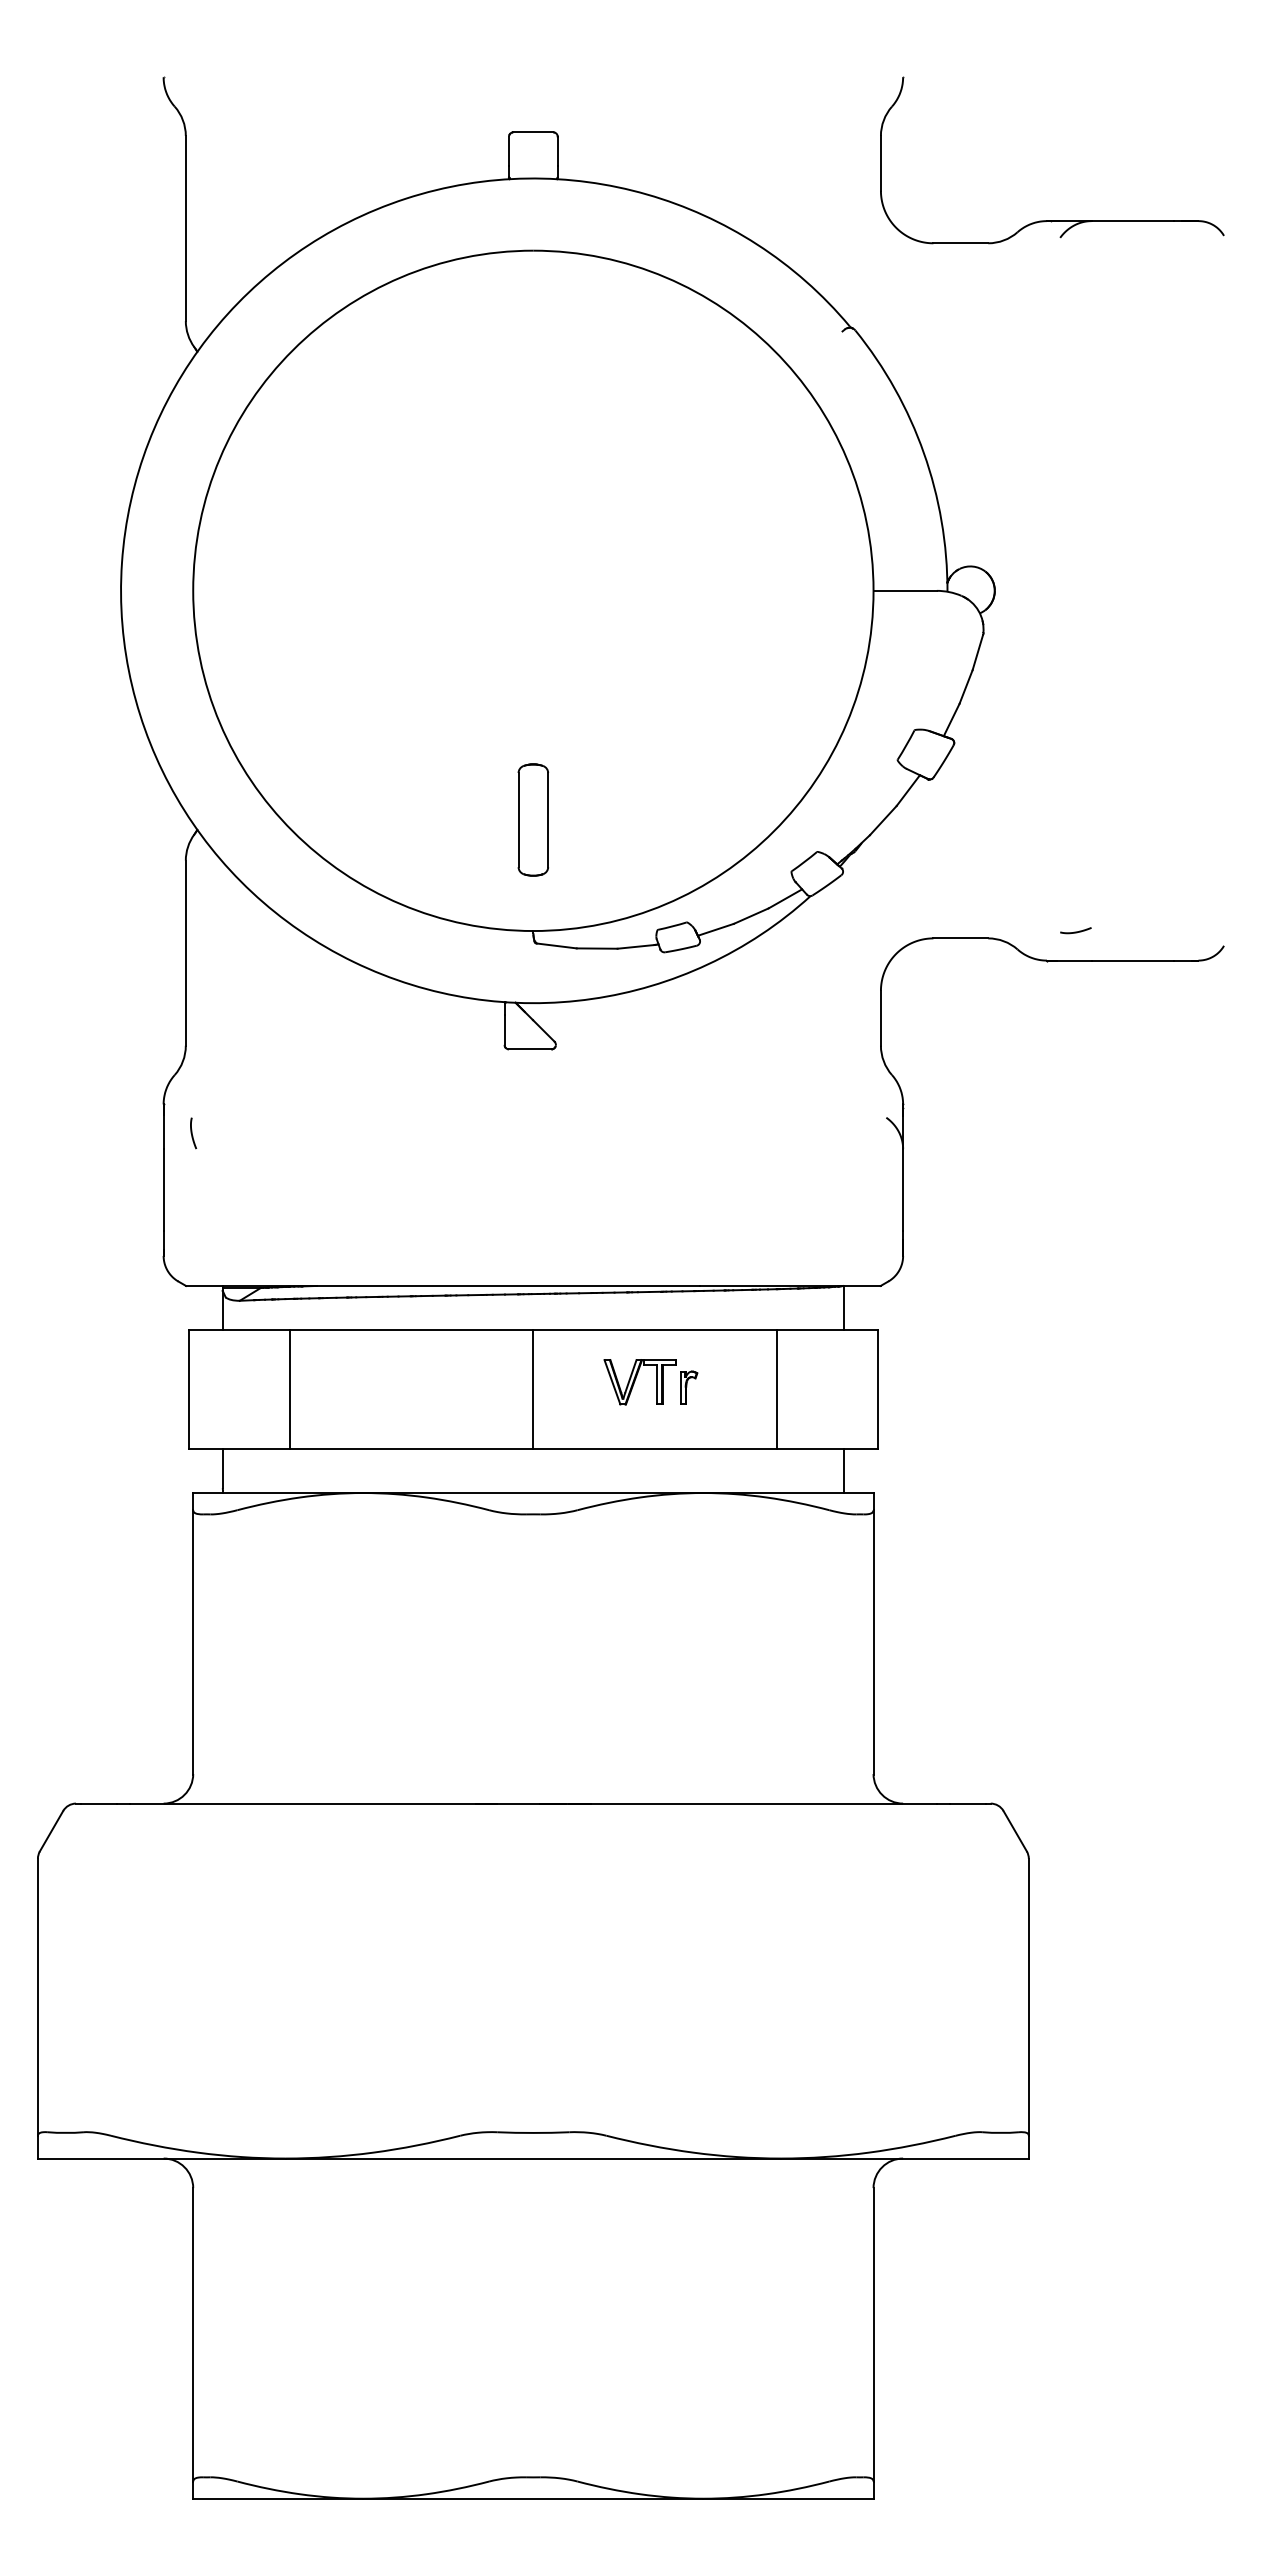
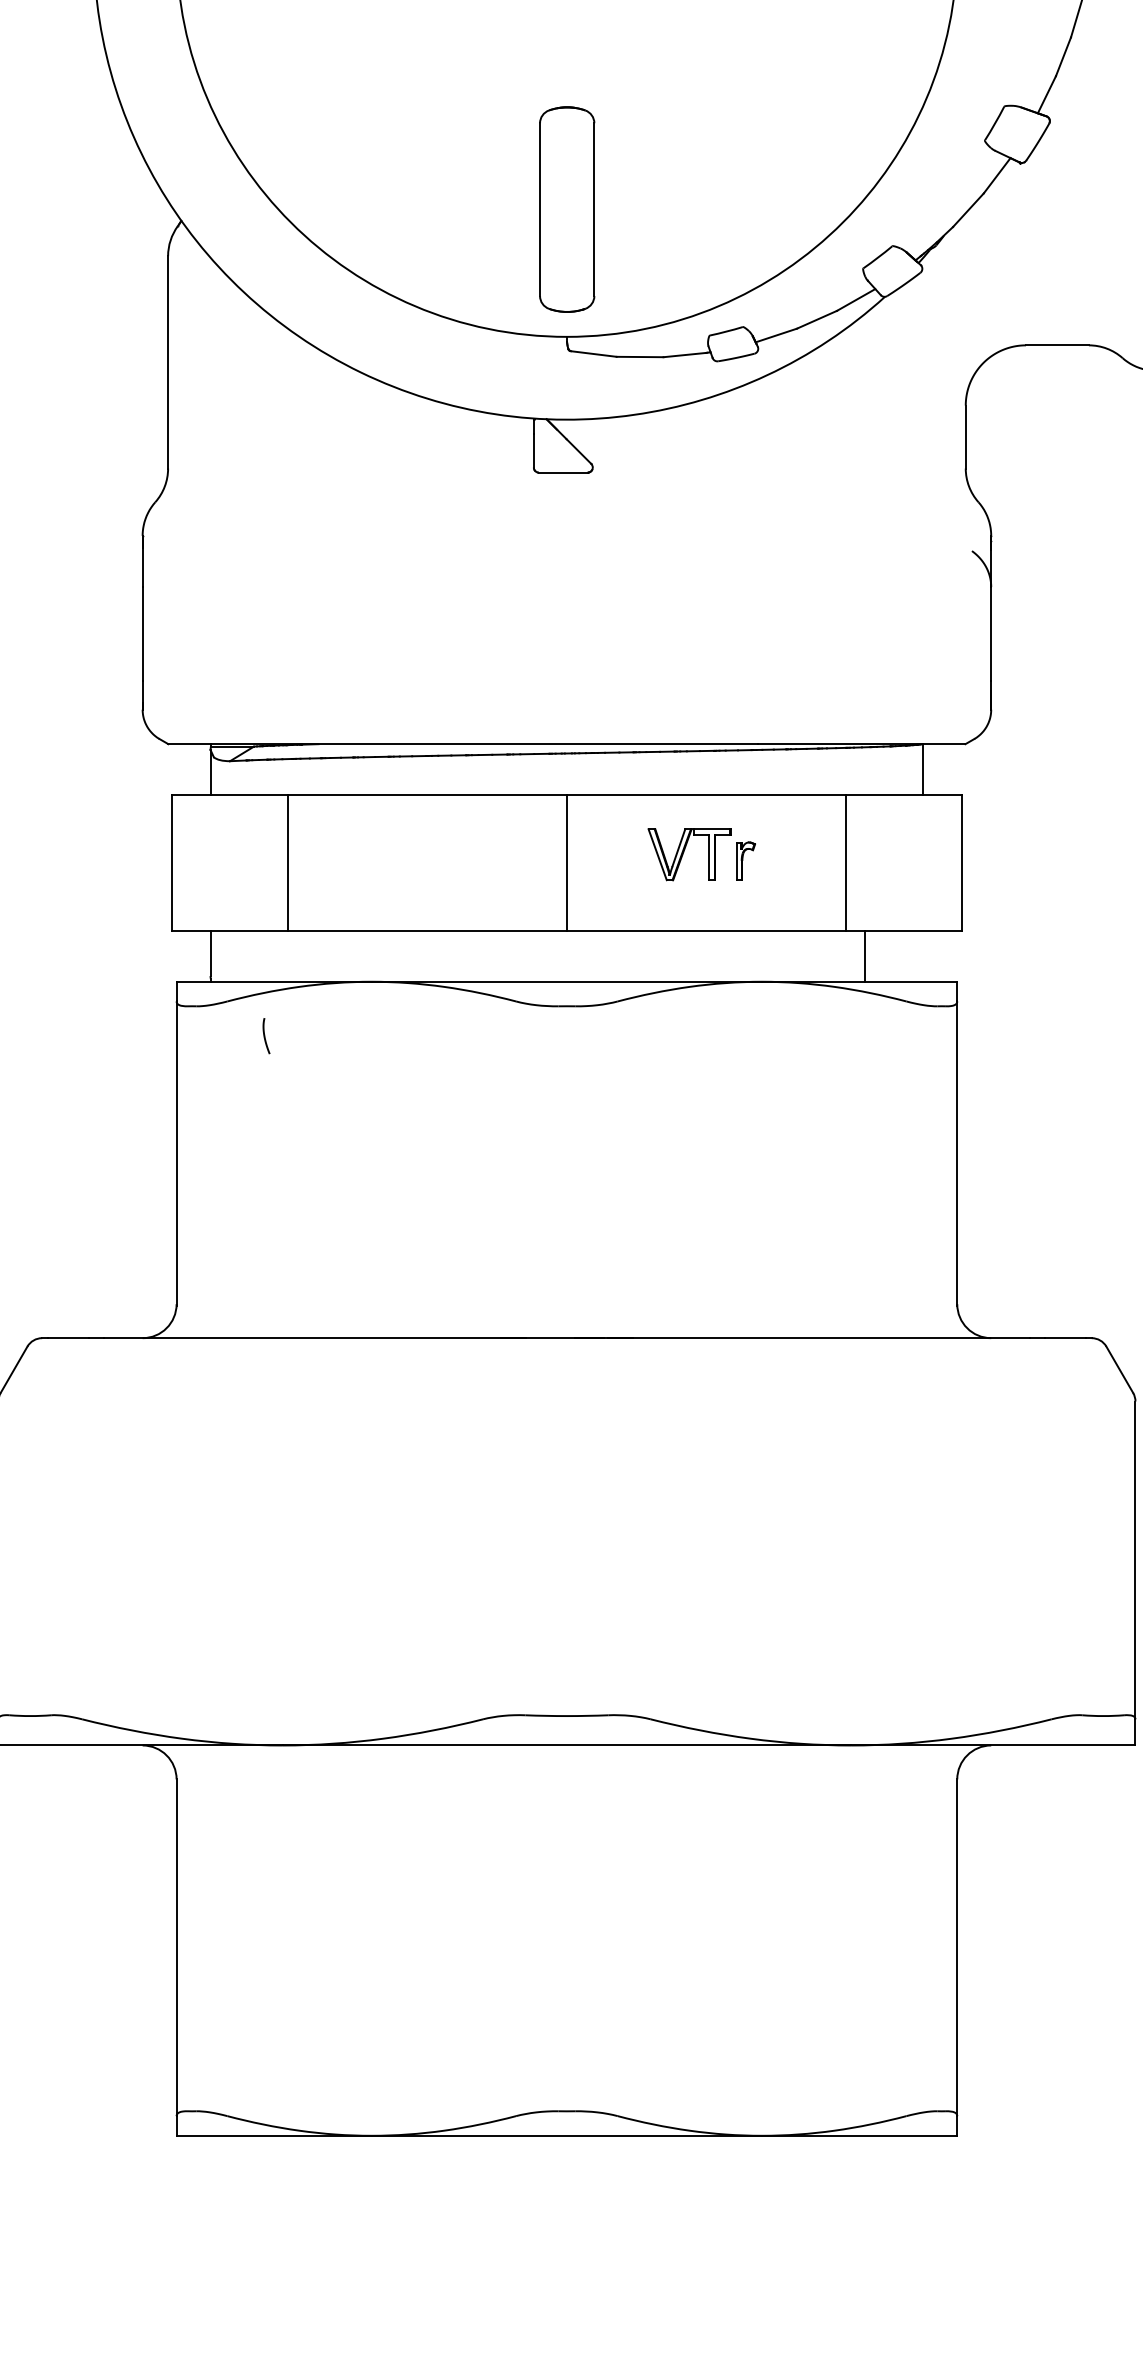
part: (532, 819) -> (565, 208), size x1.6
curve: (192, 1133) -> (265, 1036), moved
line: (843, 1470) -> (864, 955), moved

